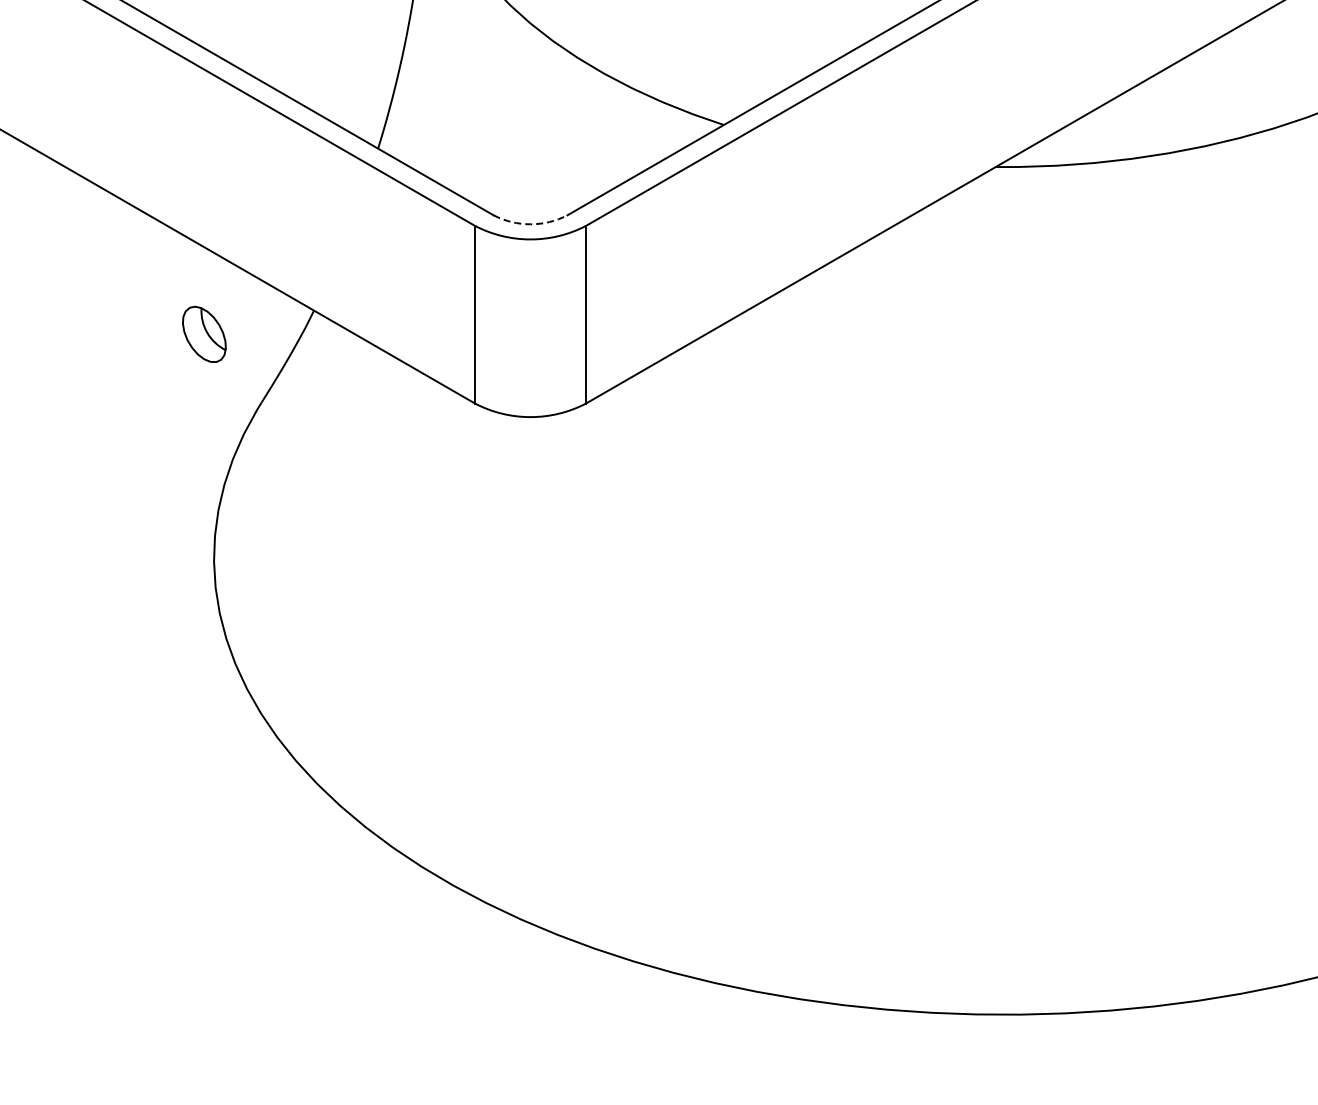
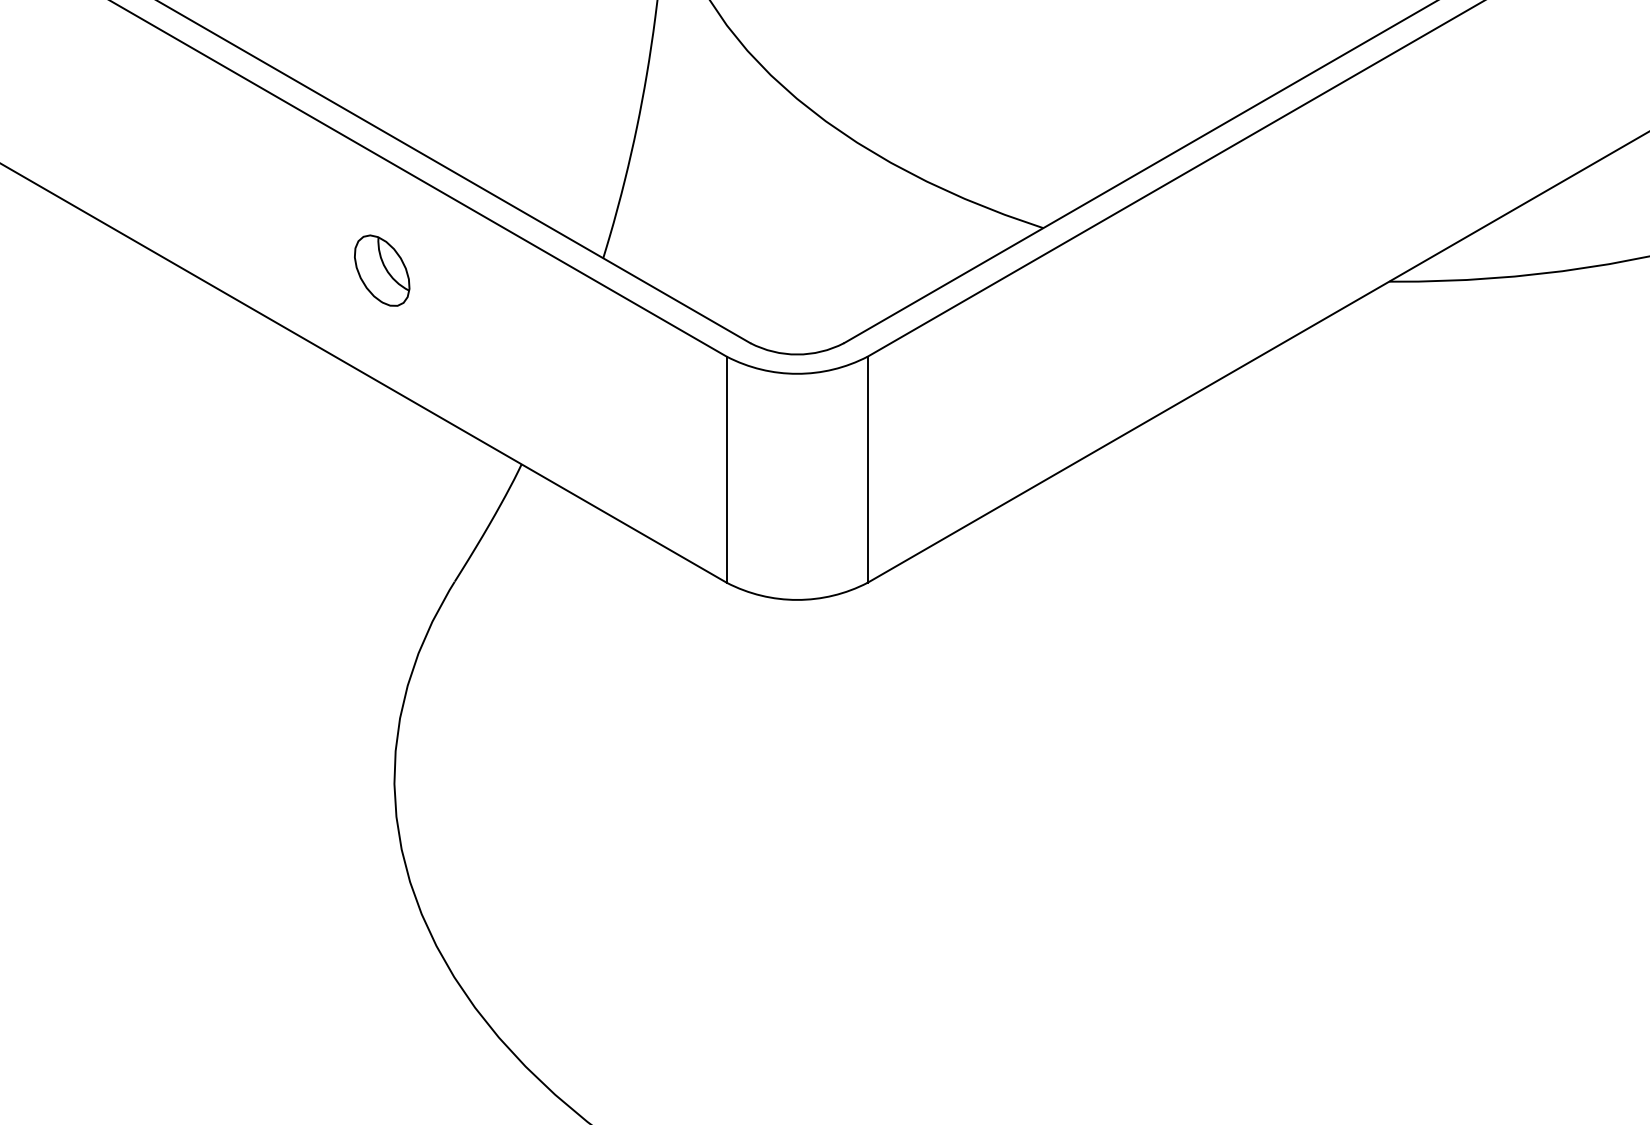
arc: (530, 224) -> (797, 354), dashed -> solid
part: (204, 333) -> (382, 269), moved

